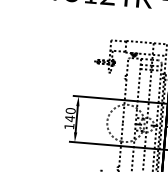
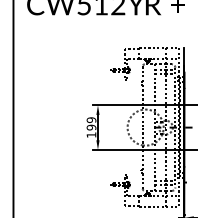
text: (70, 114) -> (91, 123), 140 -> 199

